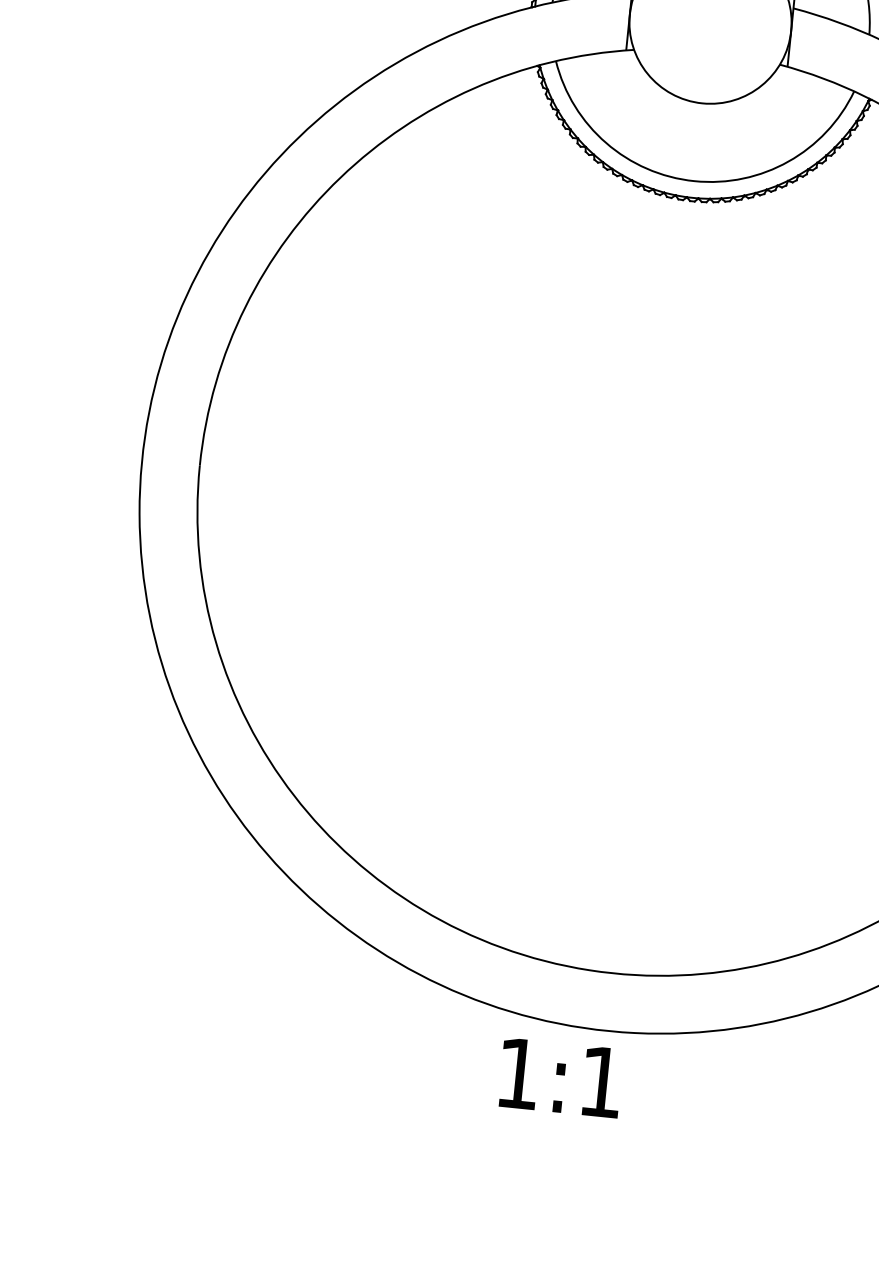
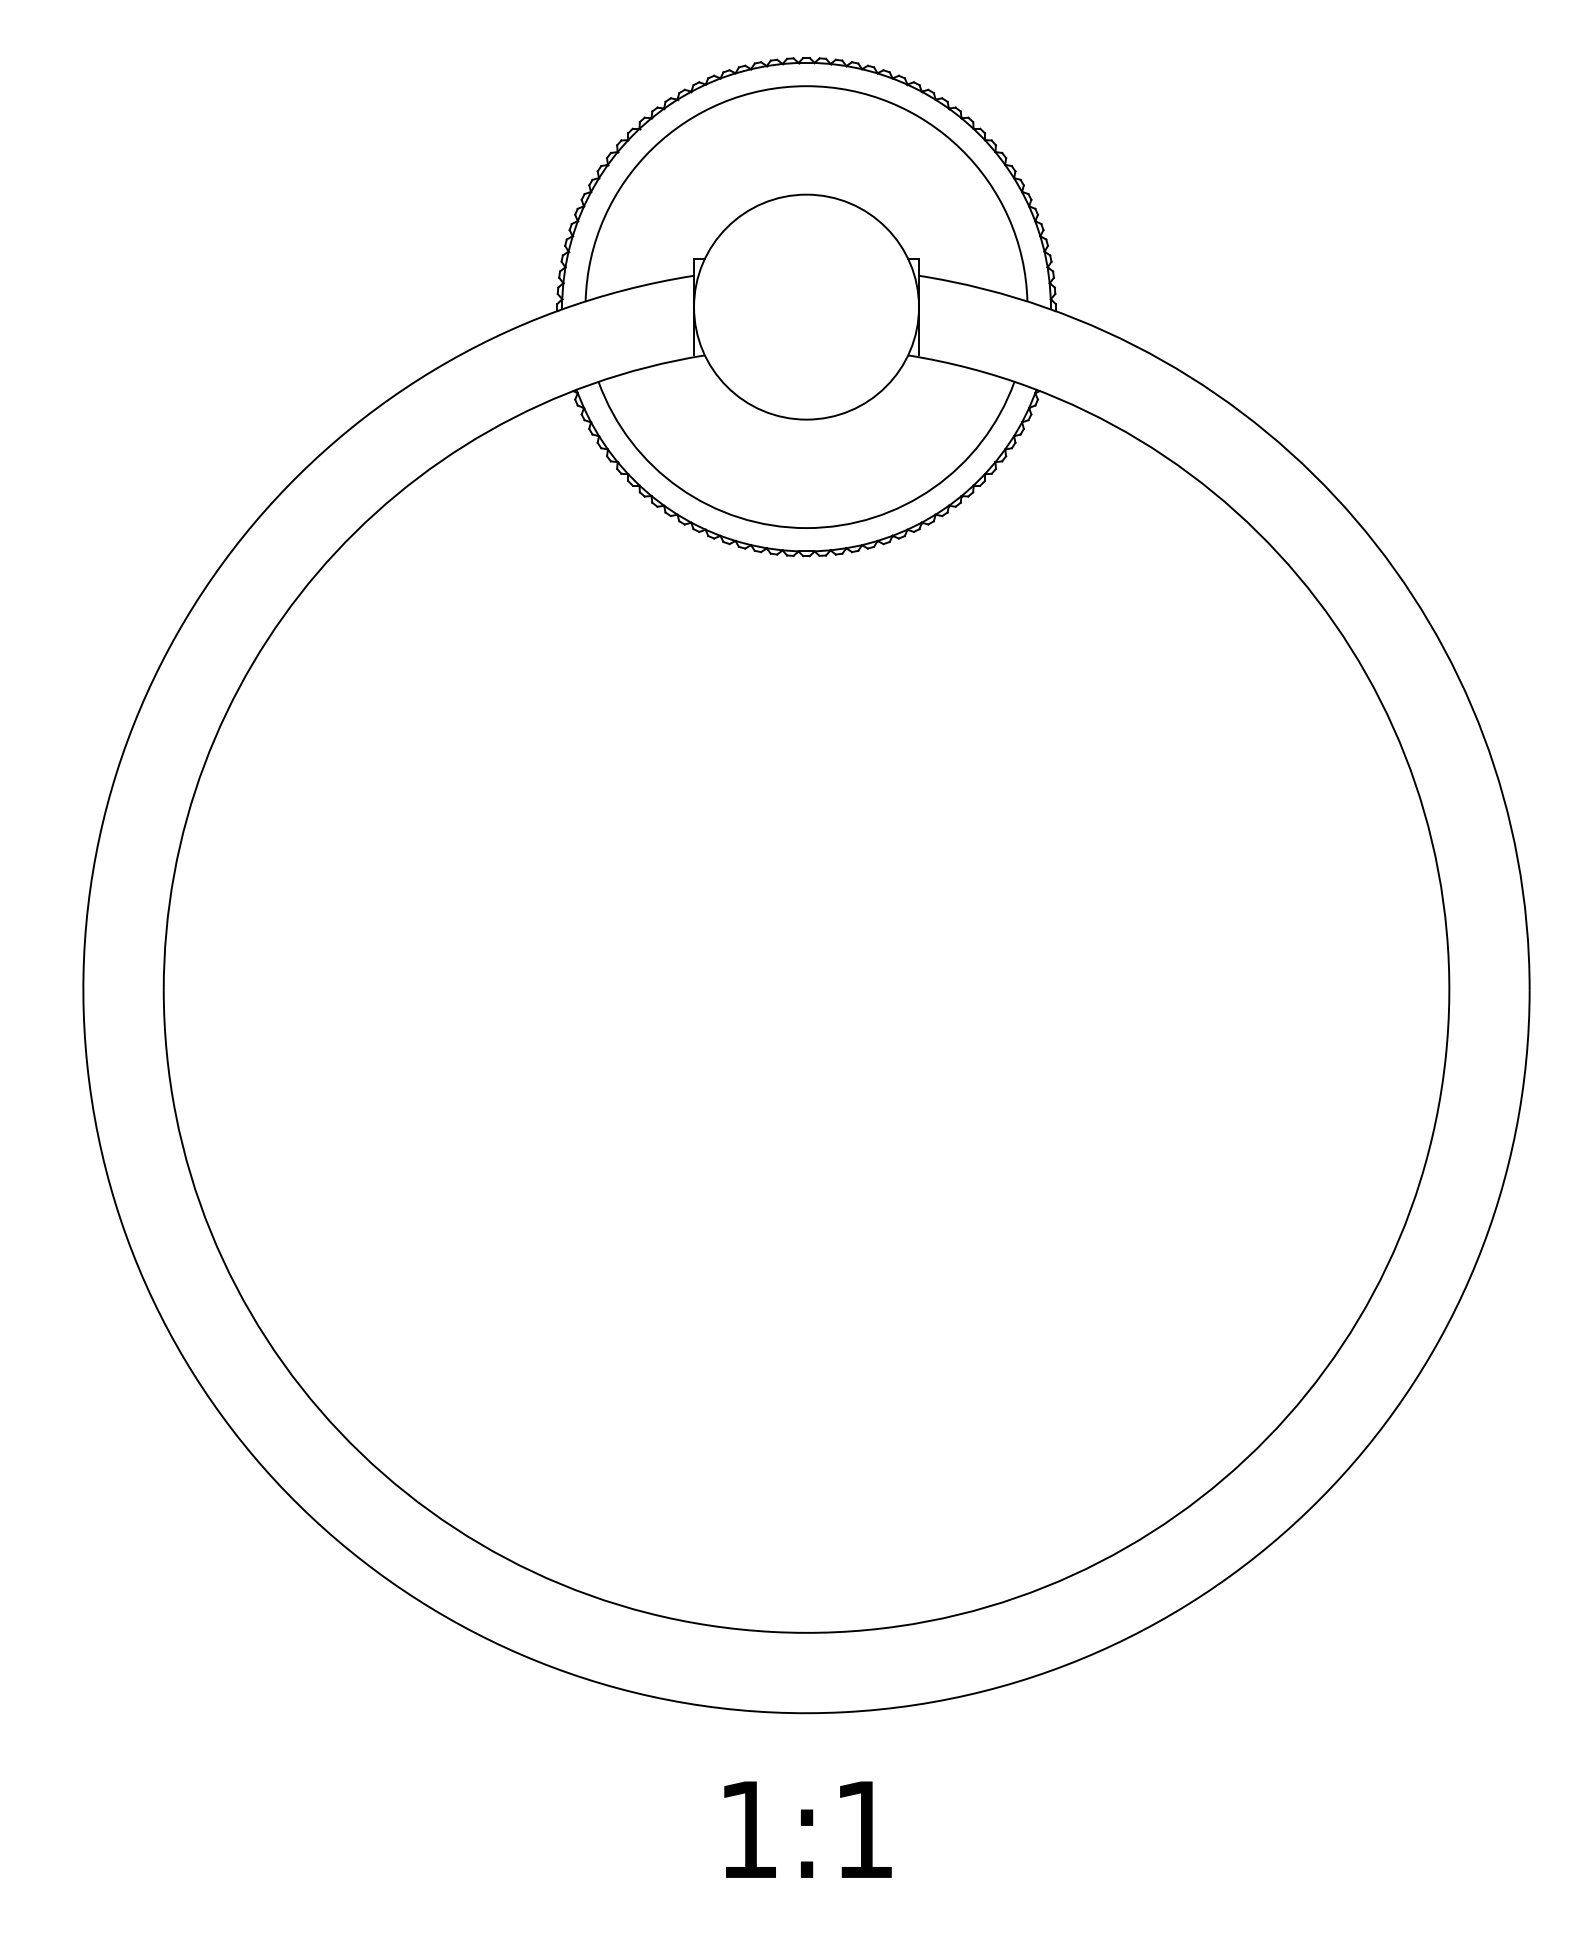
text: (560, 1077) -> (807, 1829), moved

